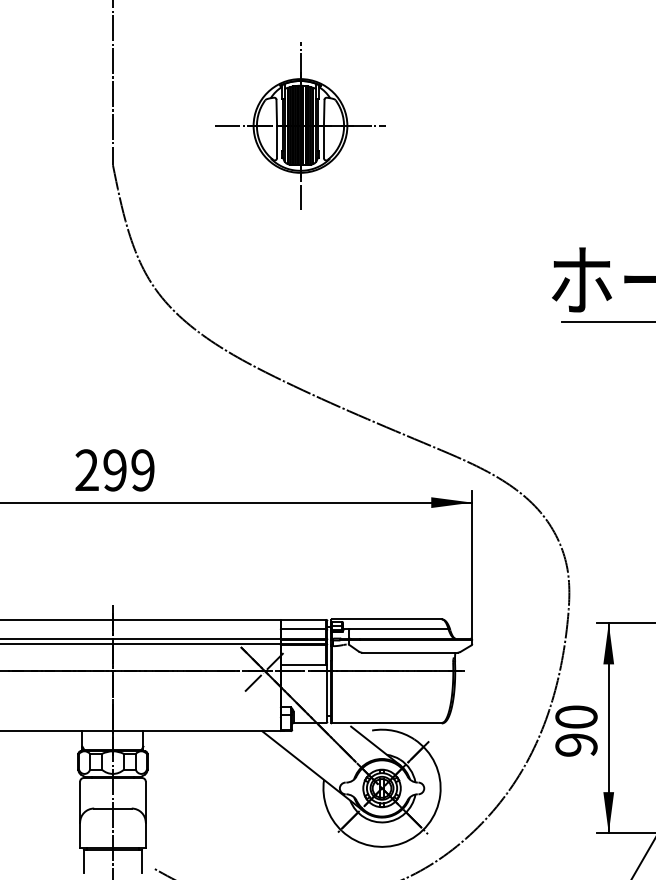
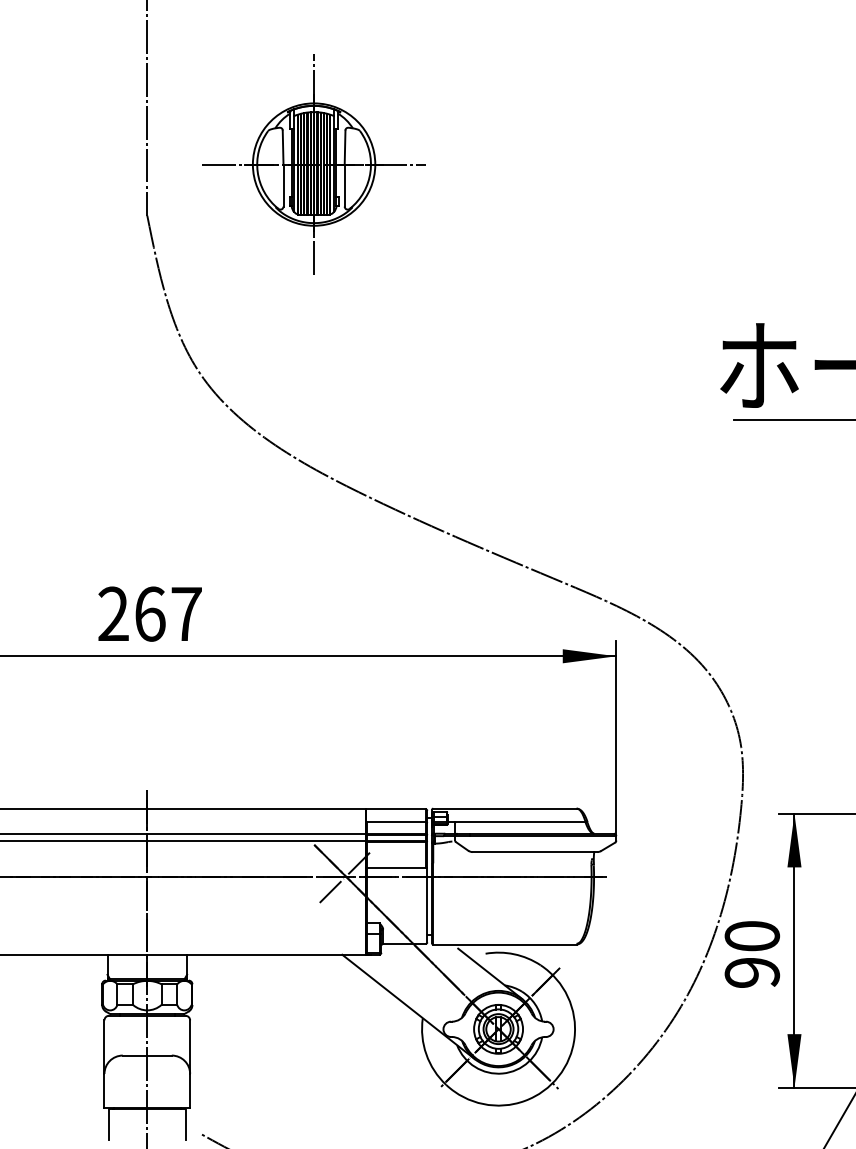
part: (300, 125) -> (313, 164), moved
text: (129, 469) -> (168, 613), 299 -> 267

